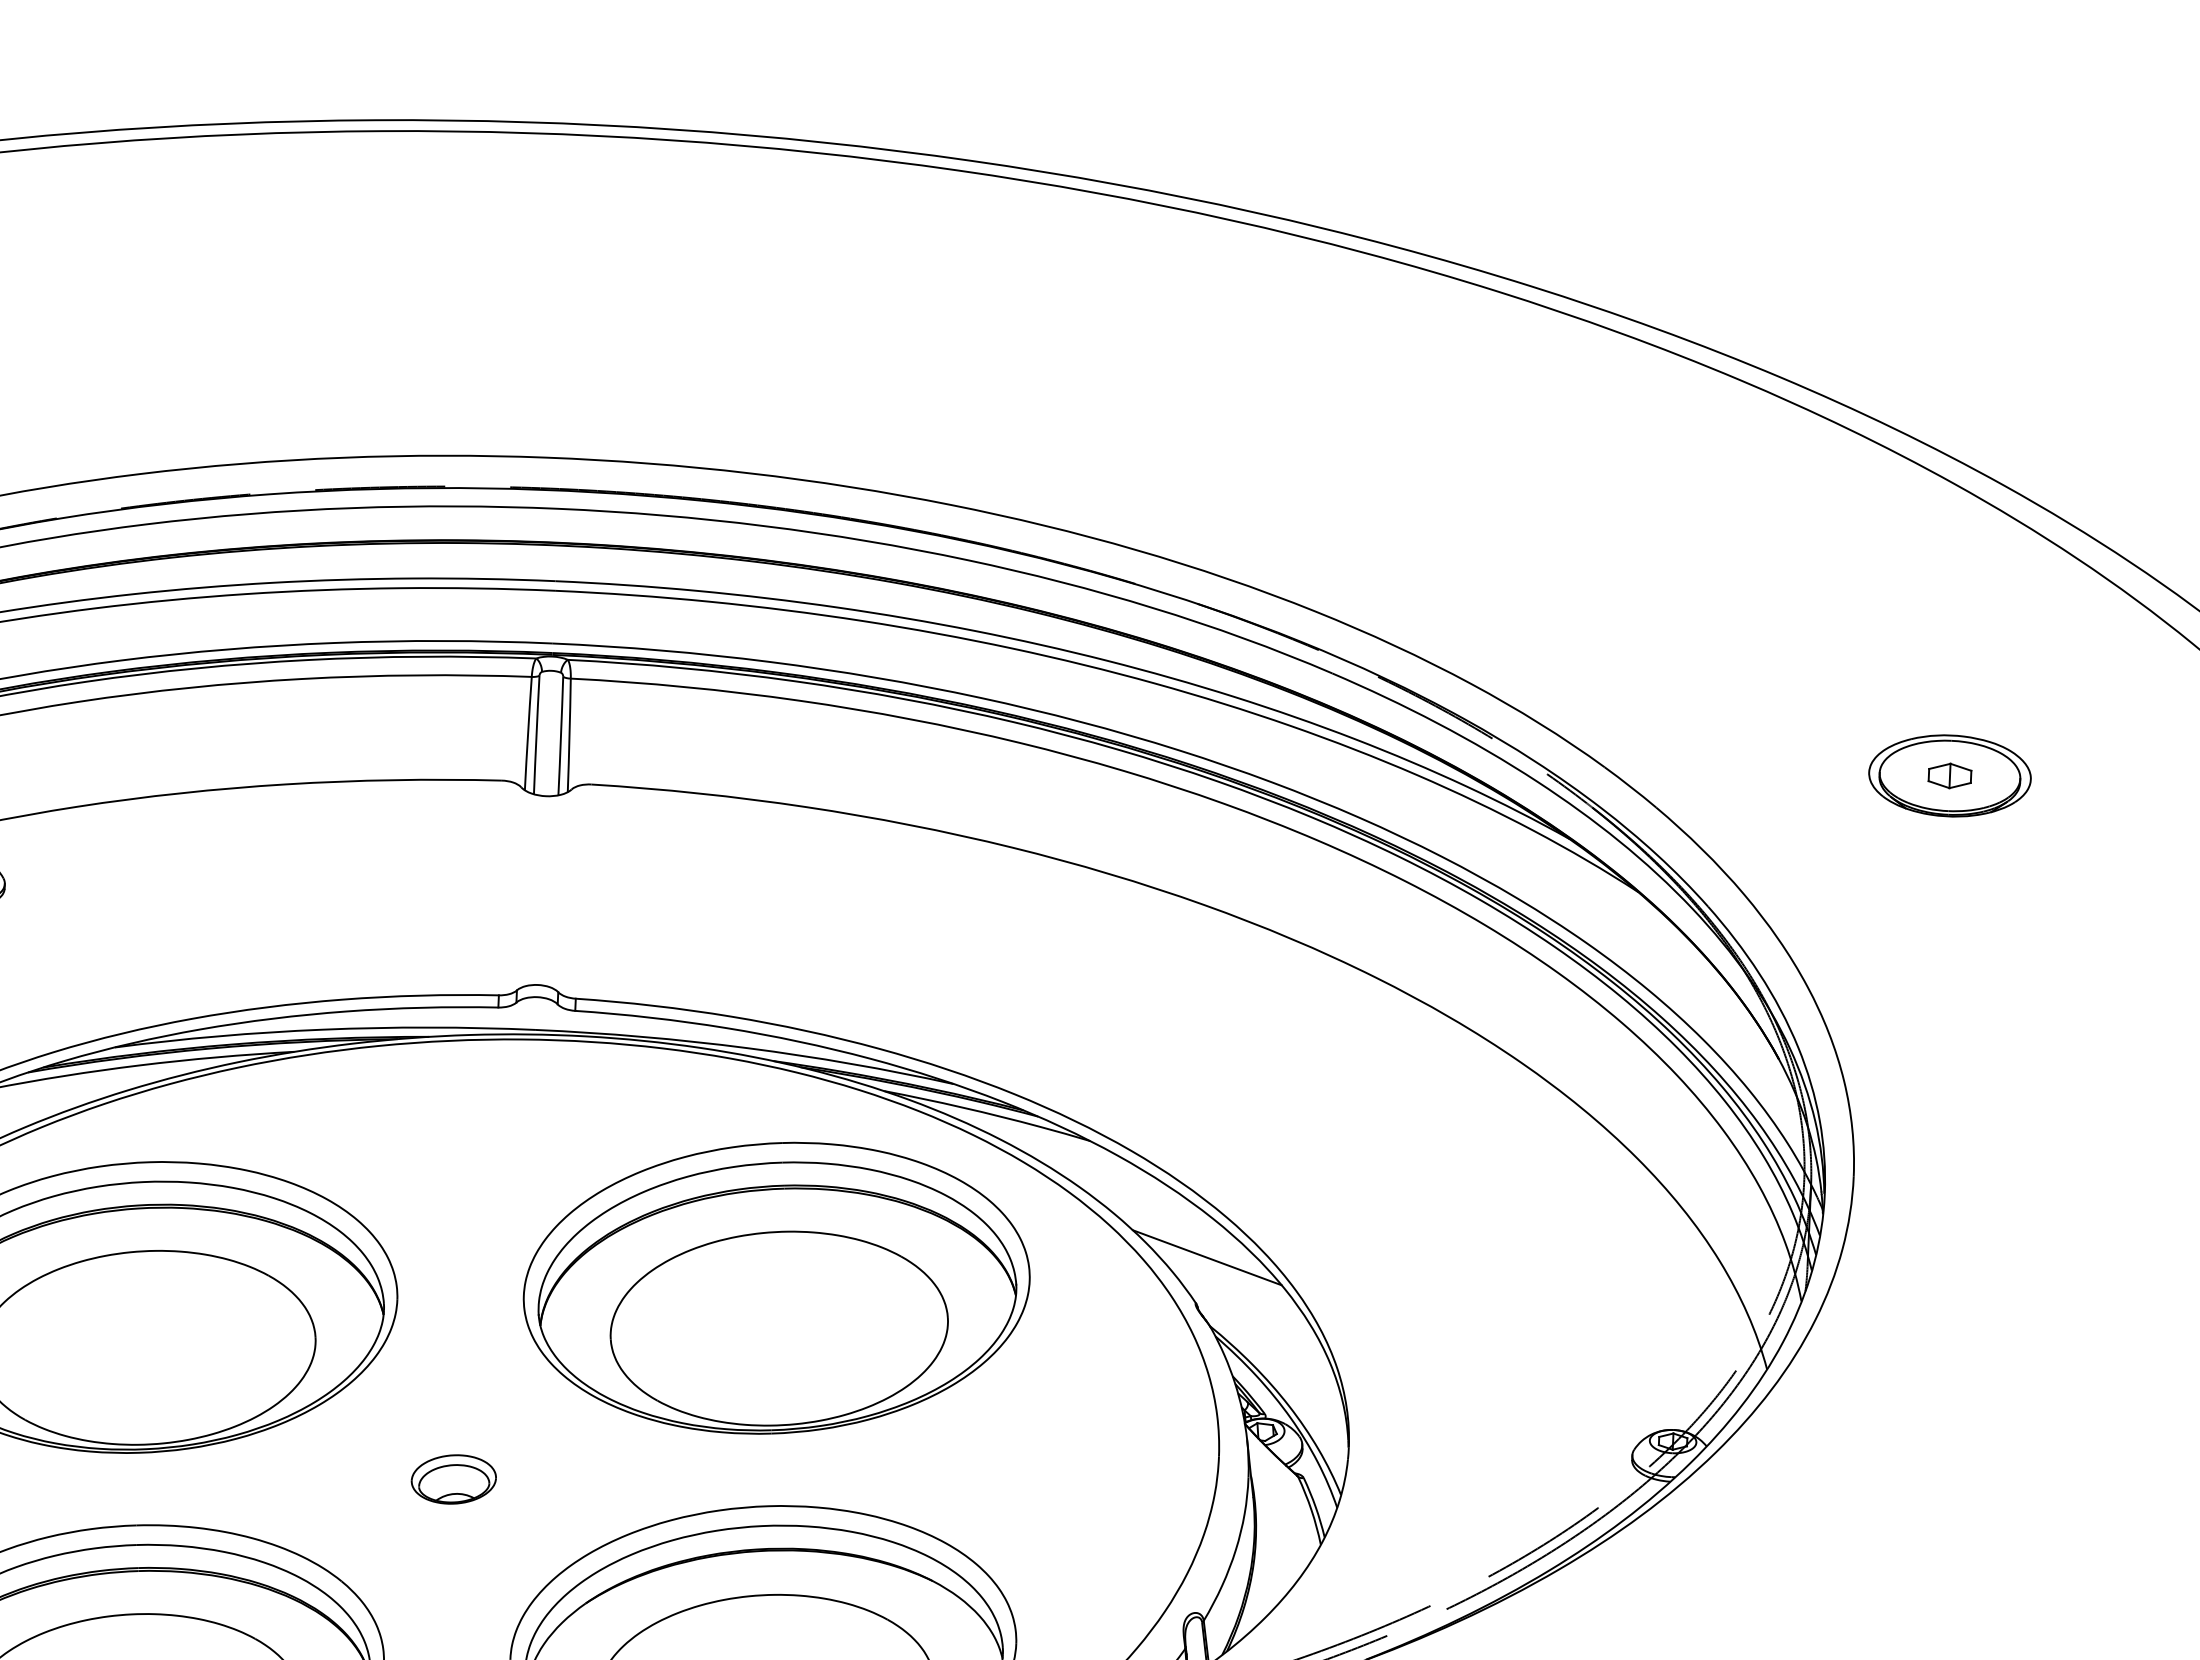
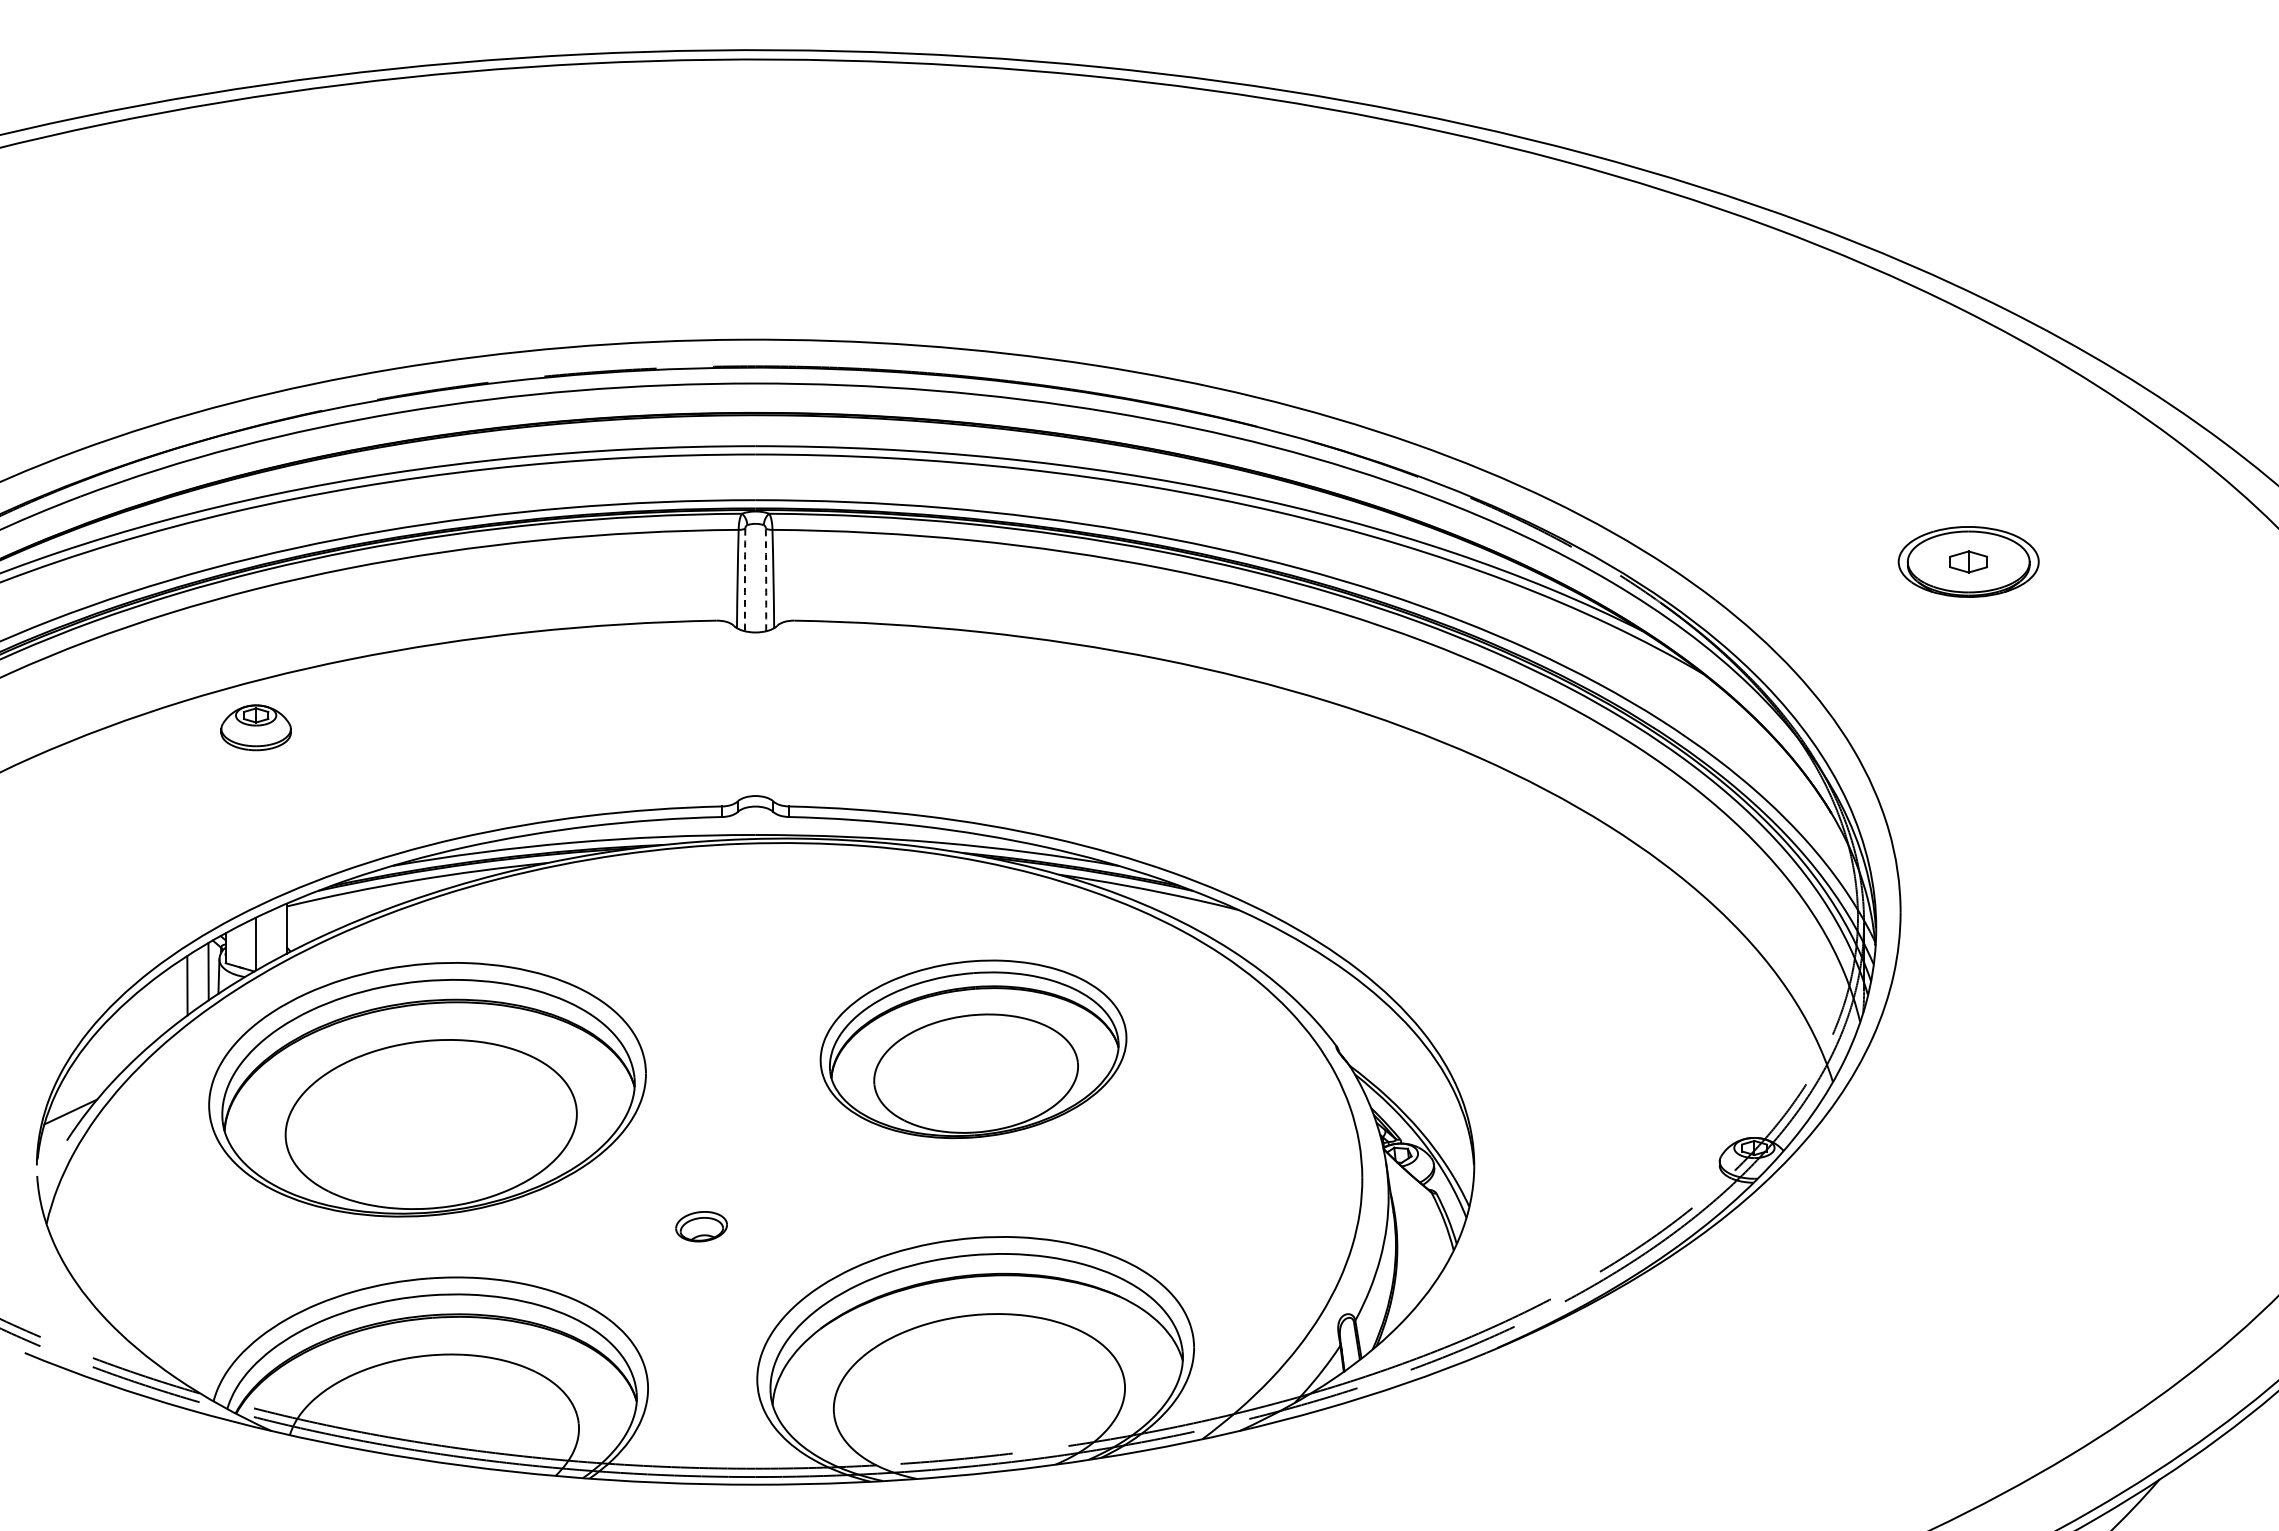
arc: (536, 734) -> (744, 579), solid -> dashed
arc: (561, 735) -> (766, 579), solid -> dashed
line: (1207, 1257) -> (1344, 1006), removed
part: (776, 1288) -> (973, 1049), size x0.7
part: (453, 1479) -> (701, 1226), size x0.7

